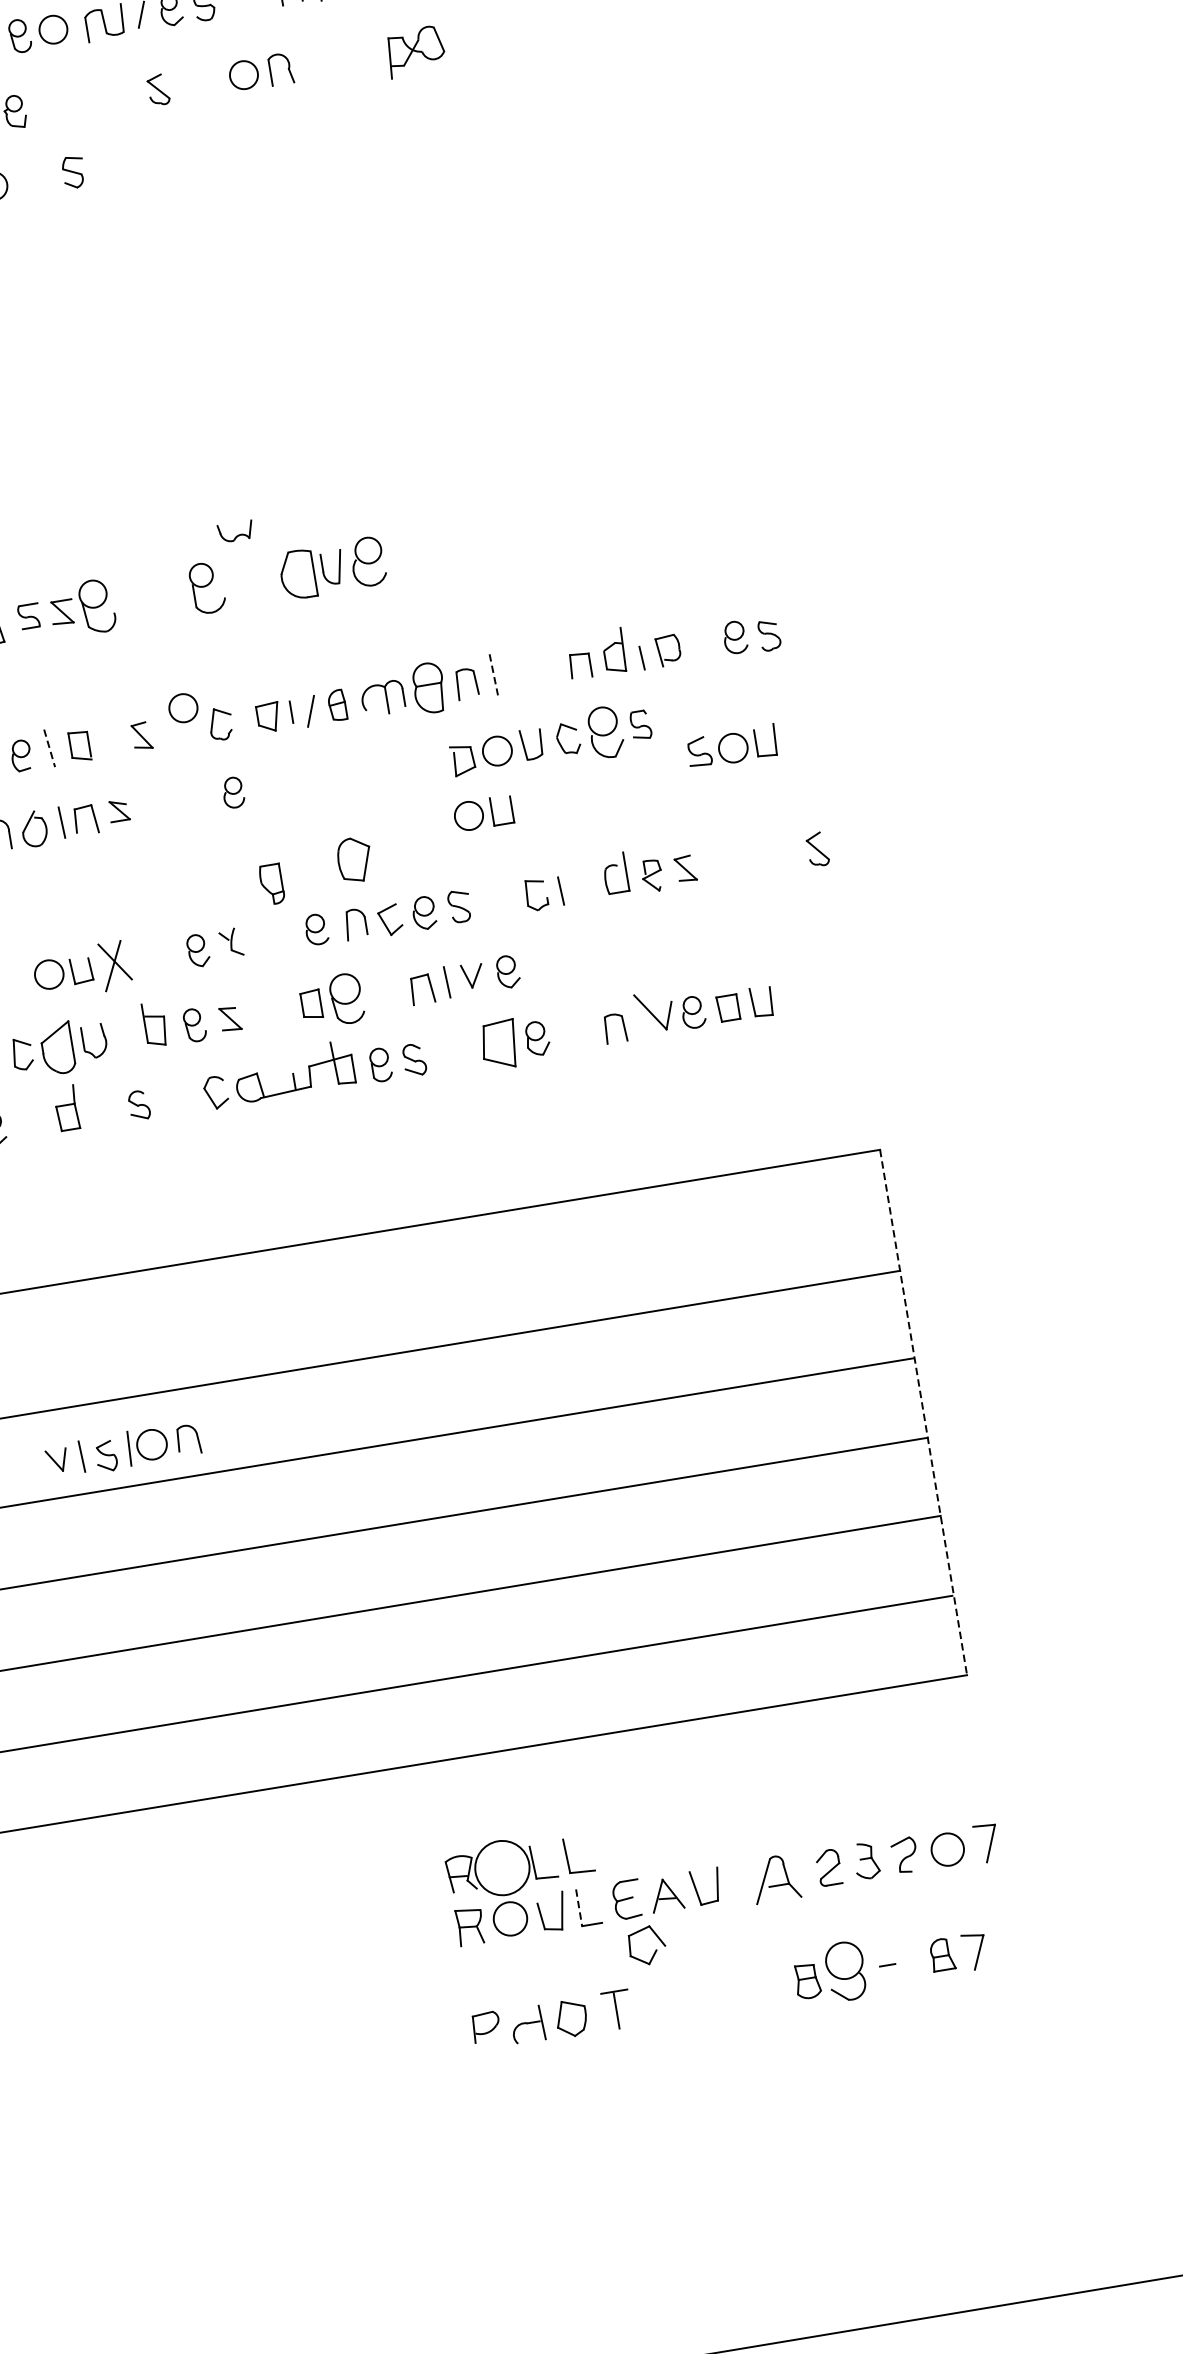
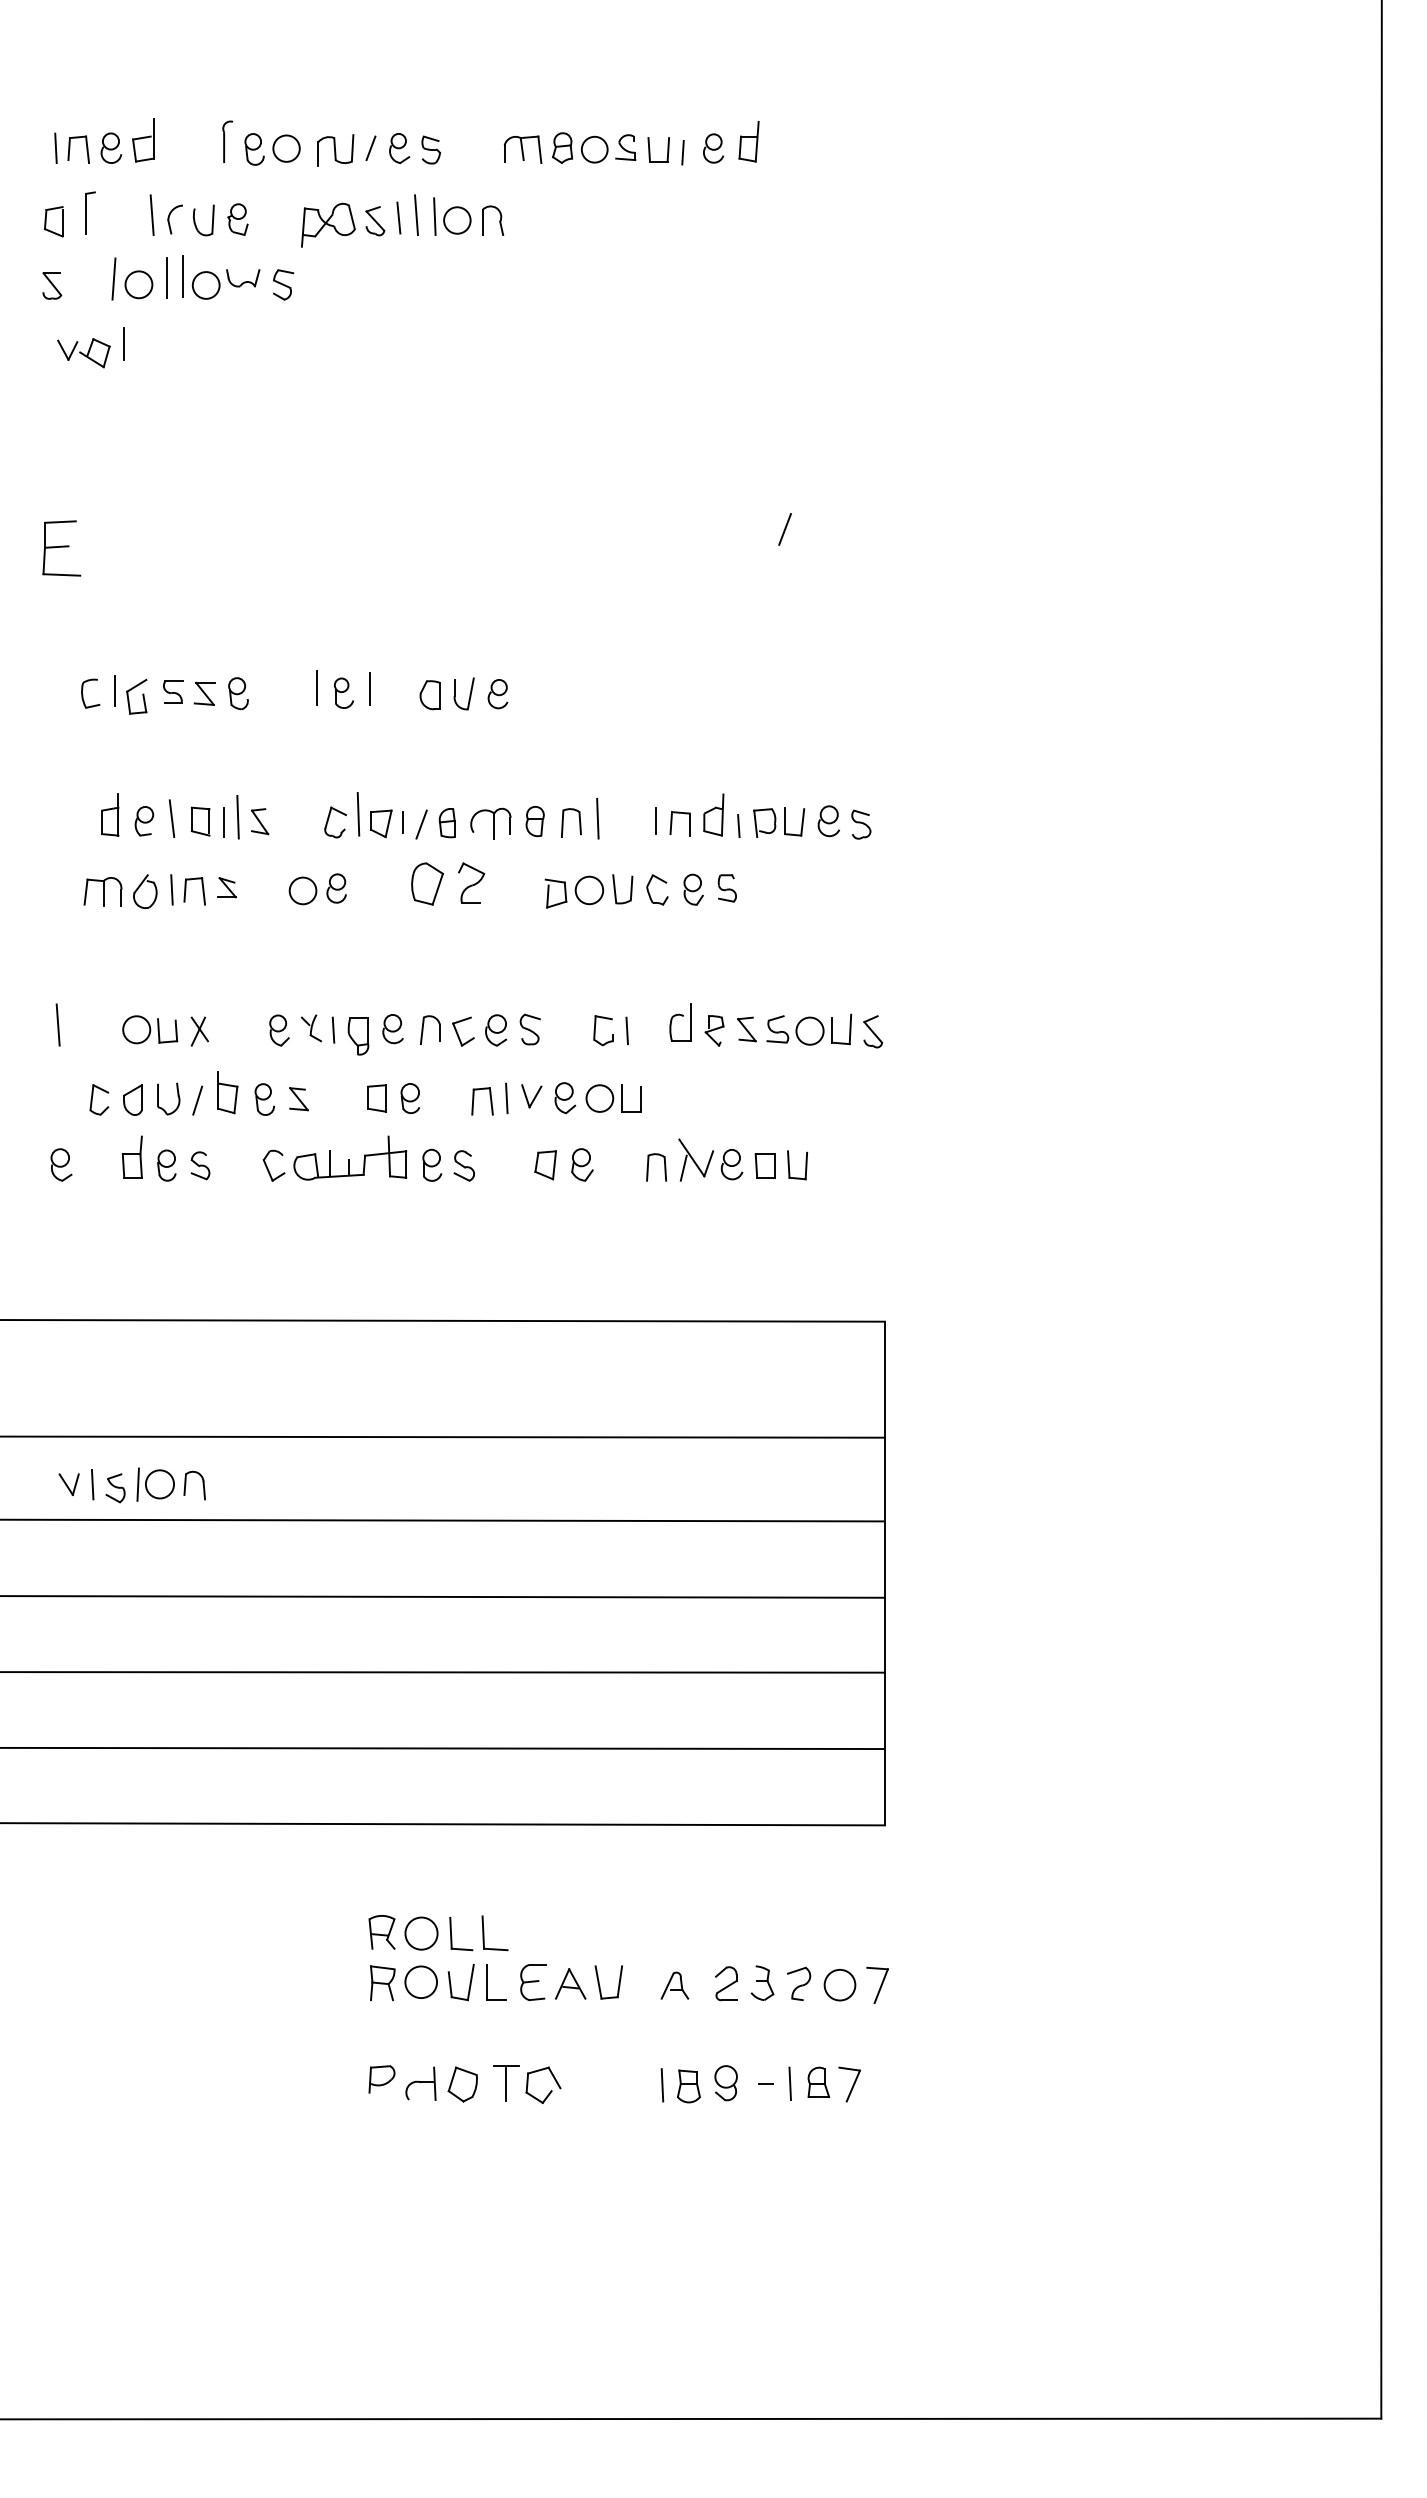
part: (415, 50) -> (328, 224), moved
line: (219, 74) -> (434, 216), added
line: (200, 76) -> (416, 215), added
line: (182, 82) -> (398, 217), added
line: (638, 340) -> (784, 529), added
part: (236, 531) -> (243, 278), moved
part: (367, 562) -> (497, 694), size x0.62
part: (296, 575) -> (429, 695), size x0.62
line: (233, 578) -> (369, 688), added
line: (177, 586) -> (316, 687), added
part: (206, 587) -> (343, 692), size x0.62
part: (97, 606) -> (238, 693), size x0.62
part: (706, 642) -> (801, 821), added
line: (554, 666) -> (655, 820), added
line: (493, 674) -> (597, 818), dashed -> solid
part: (428, 688) -> (534, 821), size x0.62
circle: (182, 707) -> (302, 890), moved
line: (243, 711) -> (358, 814), added
part: (605, 732) -> (693, 889), size x0.62
line: (117, 734) -> (237, 816), added
line: (105, 743) -> (224, 822), added
part: (732, 746) -> (809, 1029), moved
line: (50, 749) -> (172, 819), dashed -> solid
part: (373, 763) -> (471, 882), added
part: (483, 813) -> (613, 1098), moved
part: (354, 859) -> (427, 883), moved
part: (272, 884) -> (358, 1036), moved
line: (254, 940) -> (333, 1029), added
part: (115, 965) -> (199, 1031), size x0.62
part: (345, 999) -> (409, 1098), size x0.62
line: (643, 1023) -> (683, 1167), added
line: (124, 1037) -> (197, 1100), added
part: (499, 1045) -> (545, 1165), size x0.62
part: (56, 1048) -> (132, 1099), size x0.62
line: (273, 1080) -> (329, 1163), added
part: (103, 1110) -> (166, 1165), added
line: (923, 1412) -> (884, 1573), dashed -> solid
circle: (502, 1867) -> (421, 1933), size x0.62
part: (775, 1878) -> (674, 1985), size x0.62
line: (578, 1907) -> (486, 1982), dashed -> solid
part: (655, 1949) -> (550, 2090), moved
line: (912, 1960) -> (789, 2083), added
part: (845, 1971) -> (725, 2083), size x0.62
line: (779, 1984) -> (662, 2085), added

